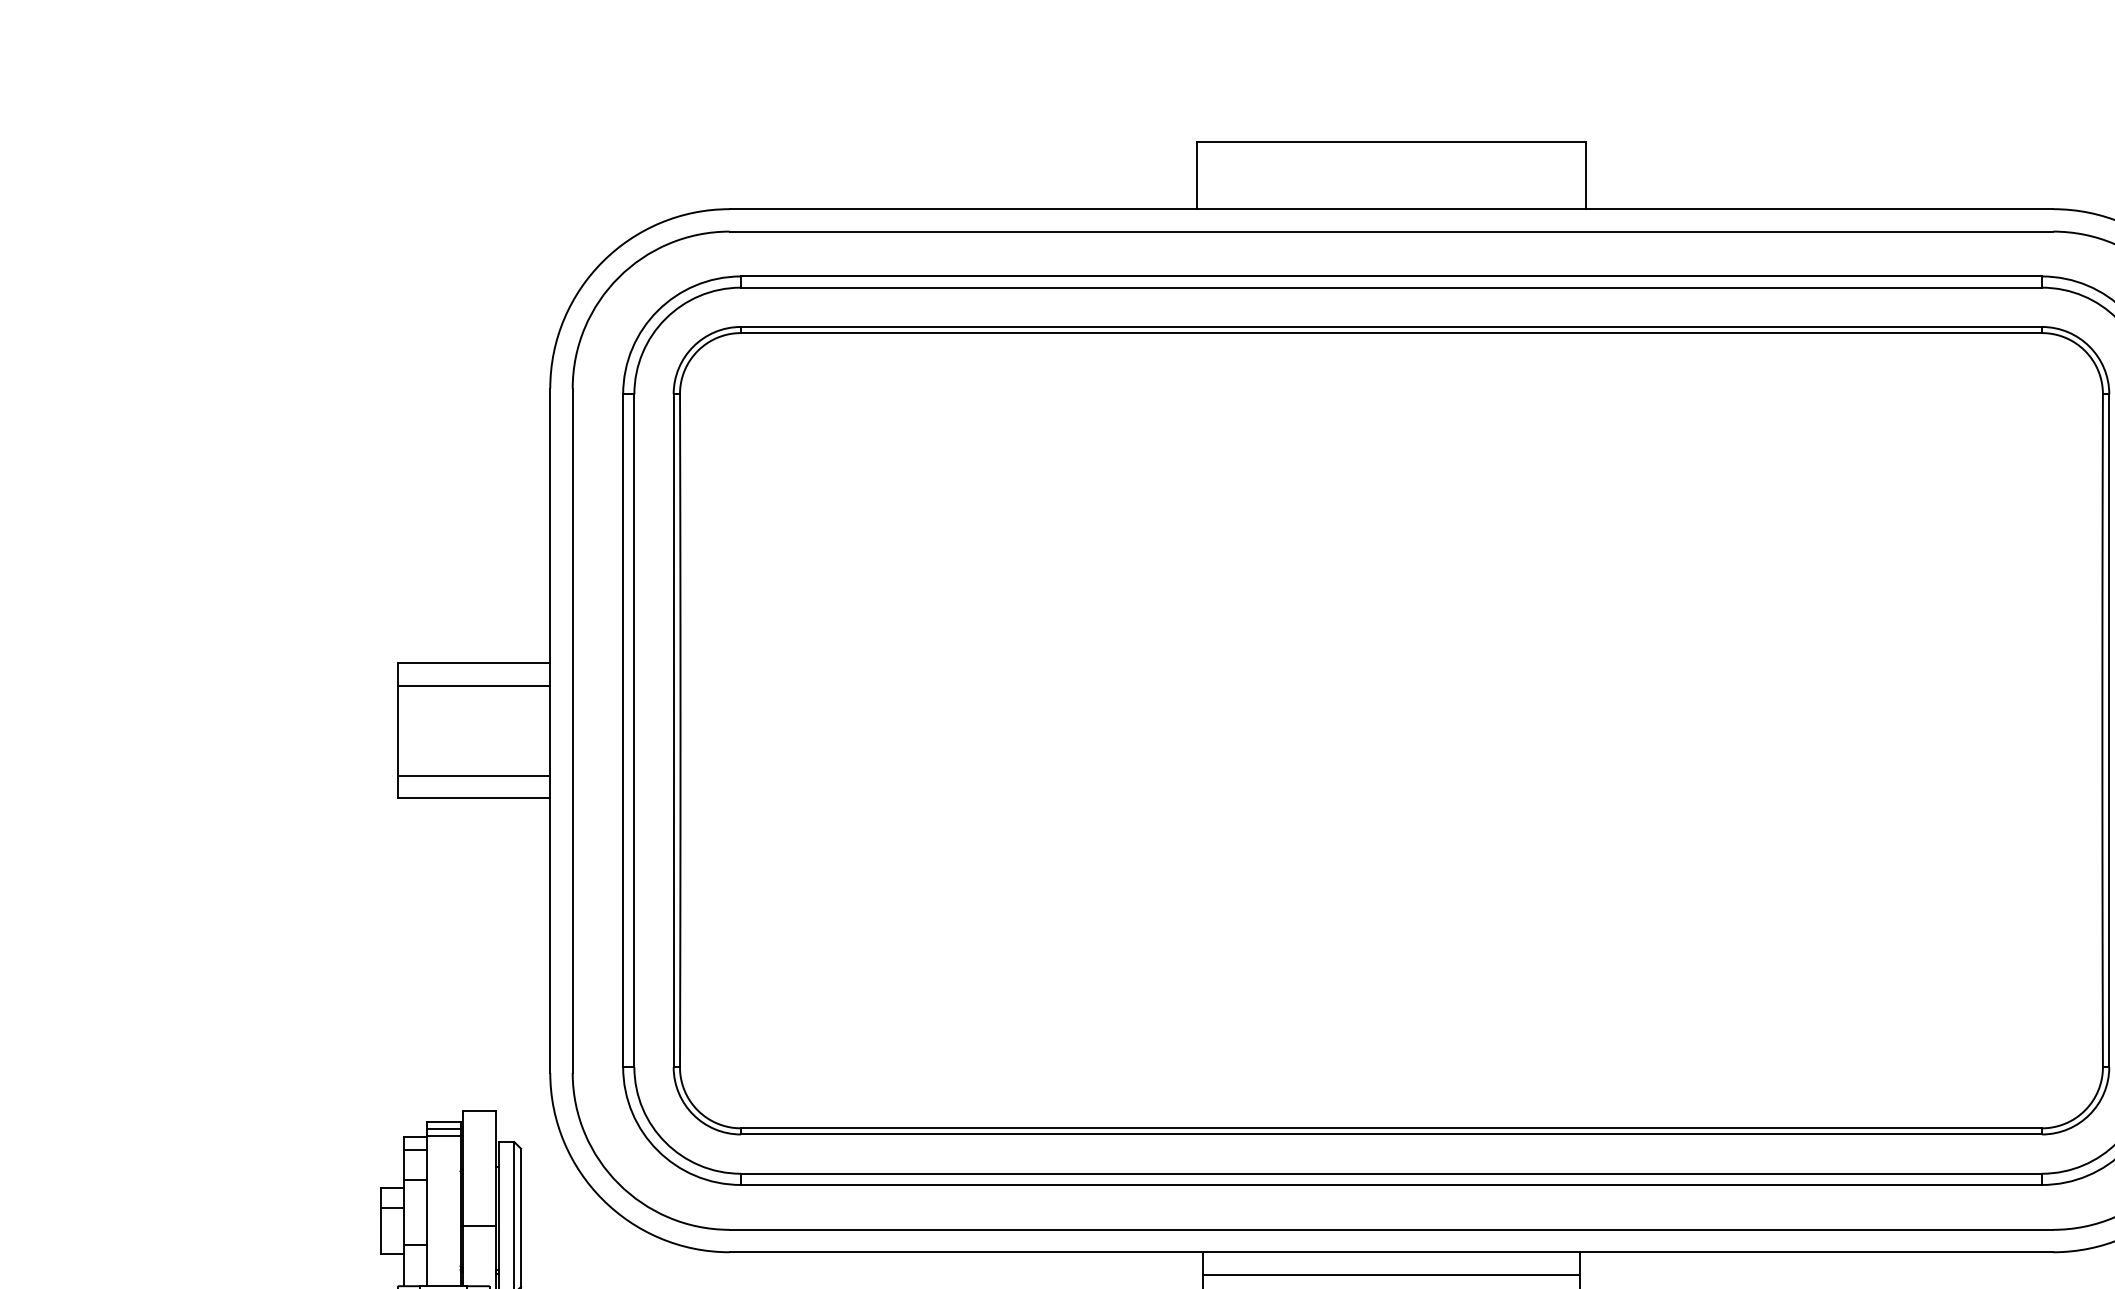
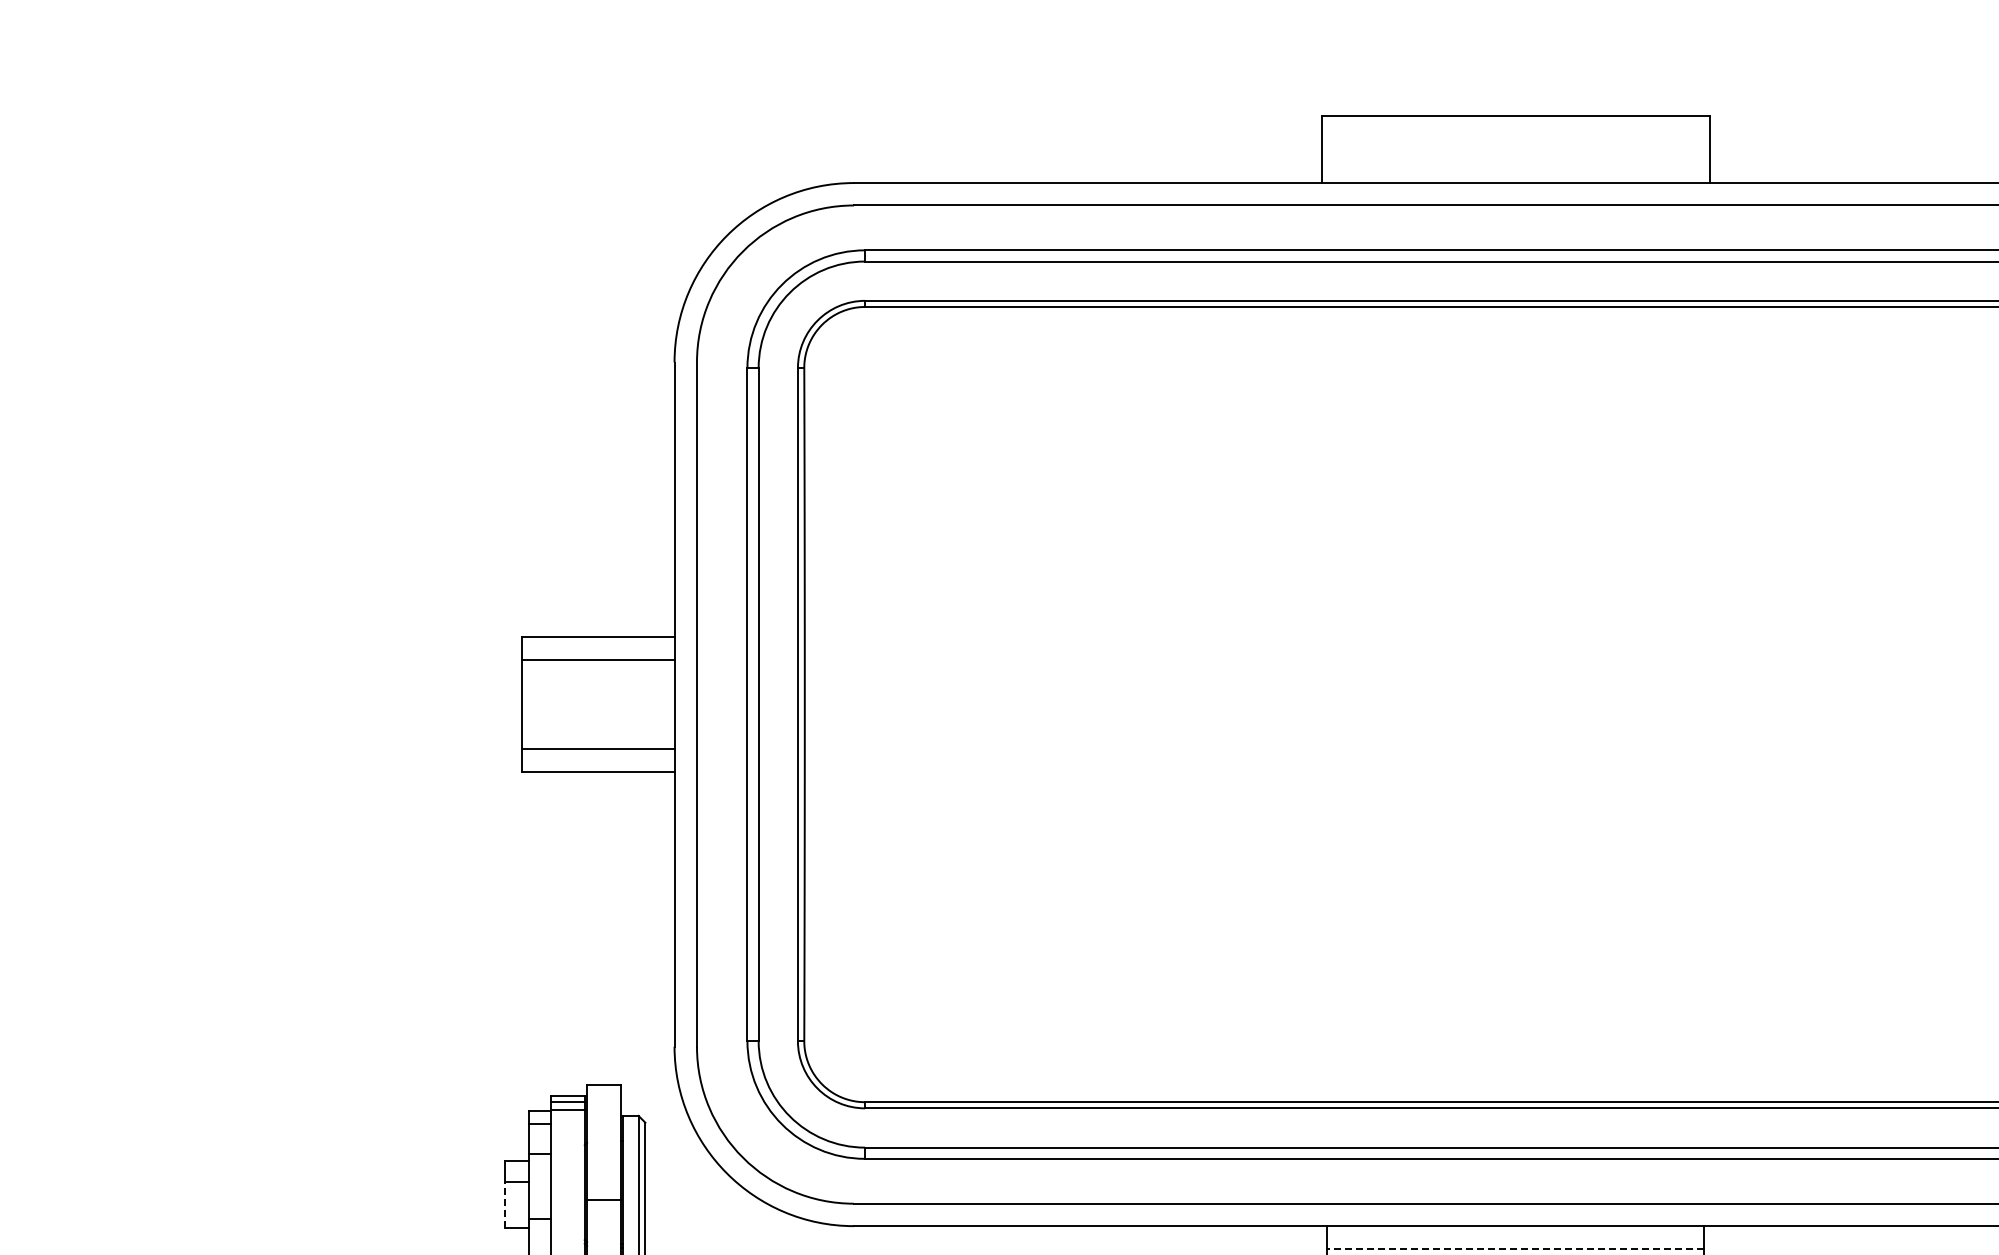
line: (380, 1230) -> (504, 1204), solid -> dashed
line: (1390, 1274) -> (1514, 1248), solid -> dashed

